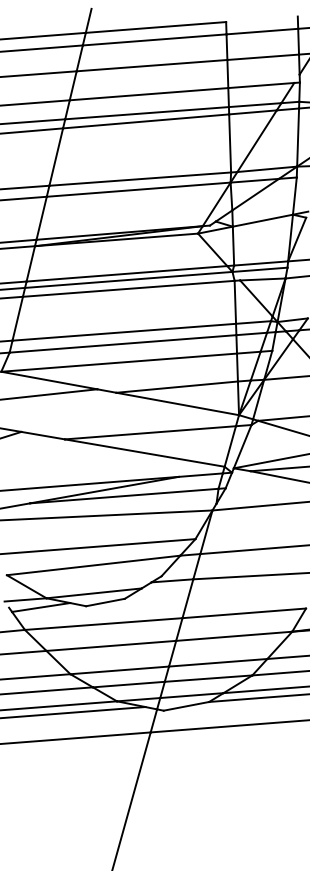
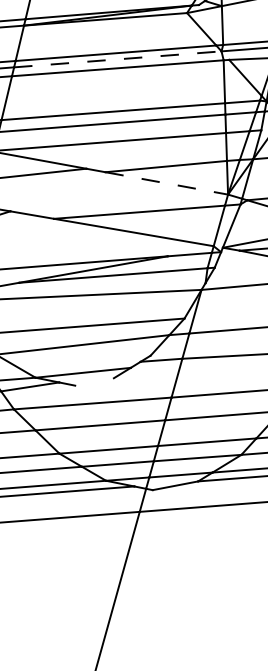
line: (129, 279) -> (118, 58), solid -> dashed
line: (178, 404) -> (167, 183), solid -> dashed
line: (105, 602) -> (94, 381), removed

